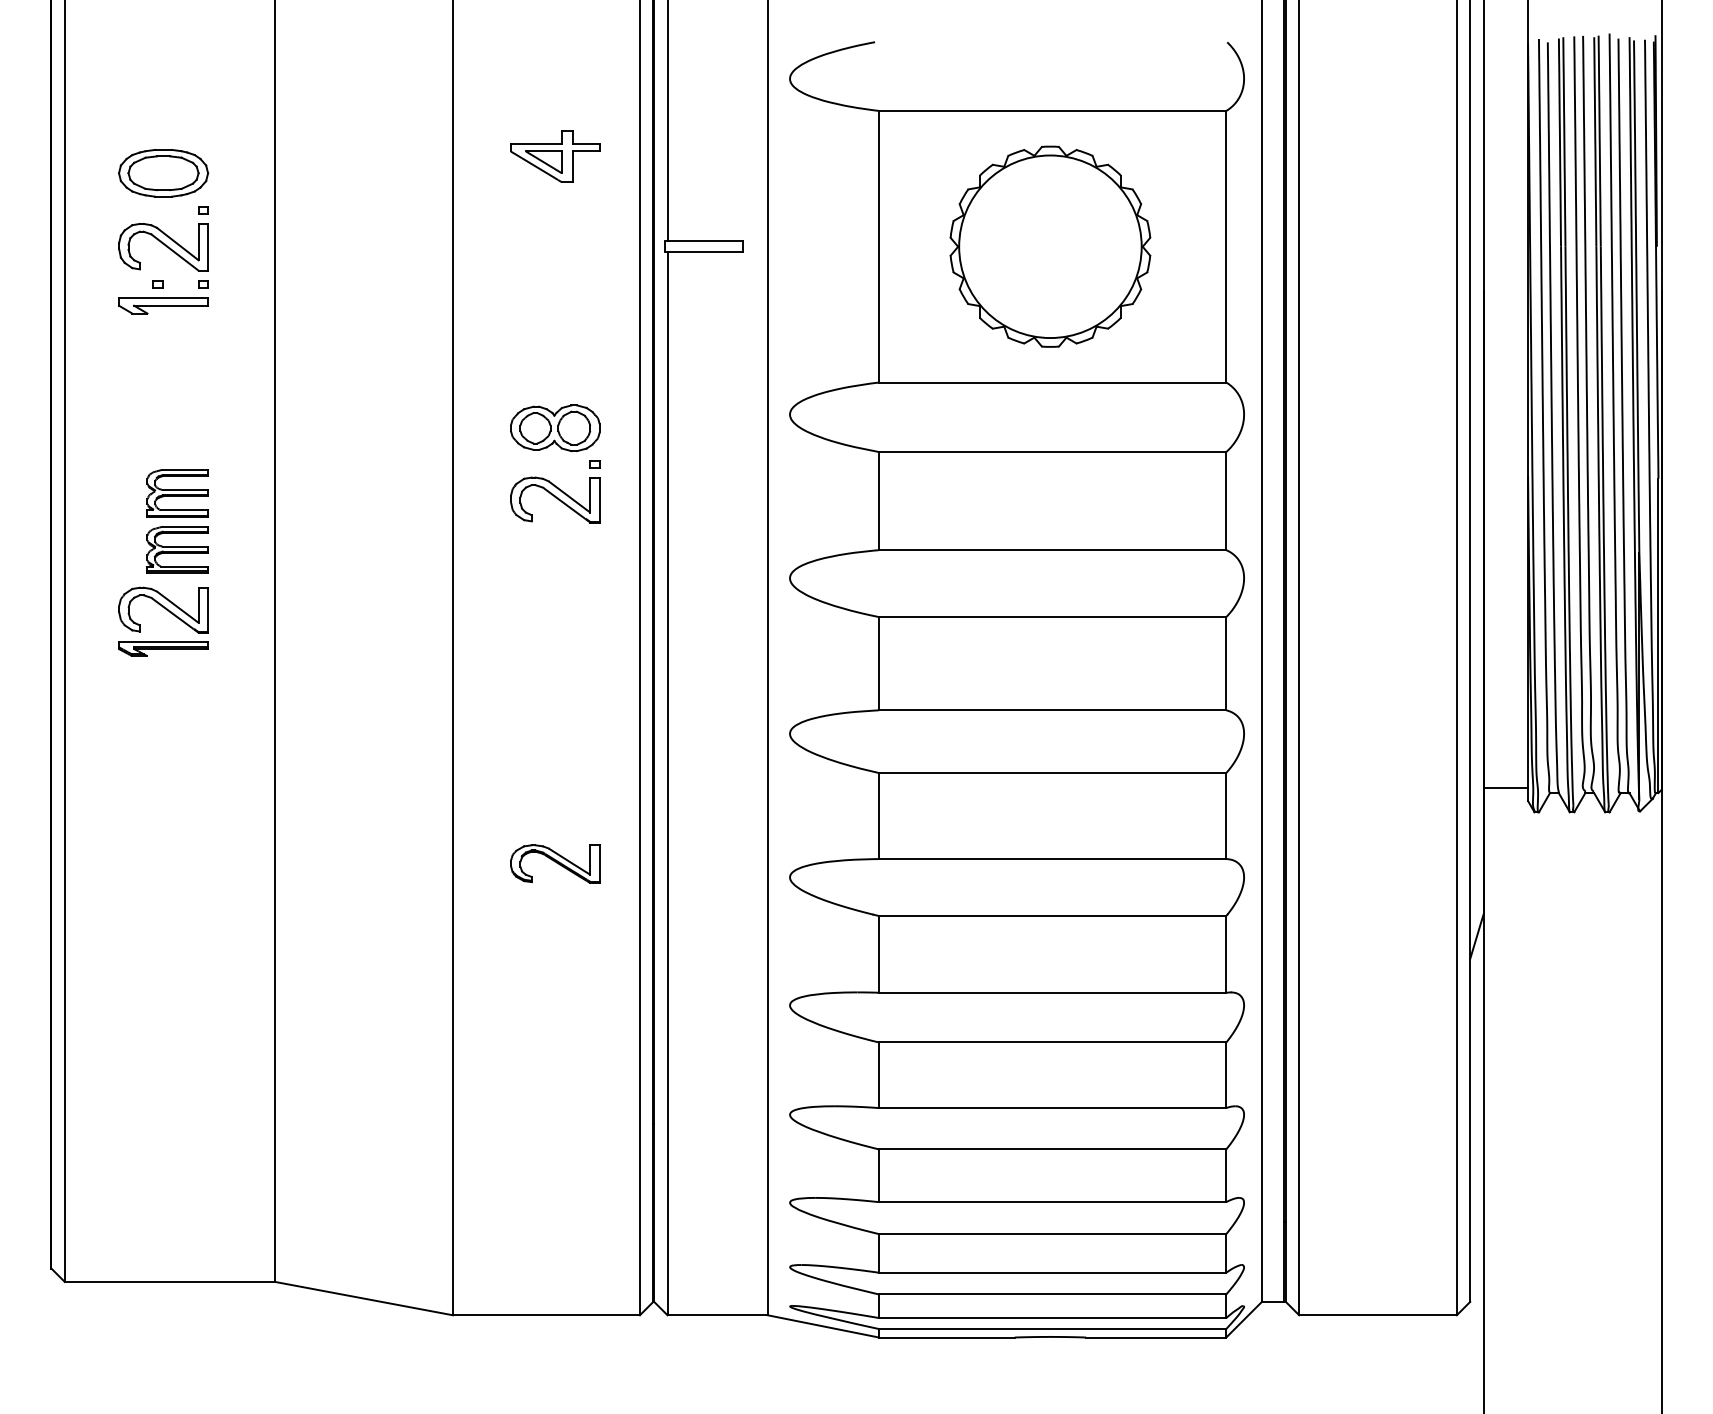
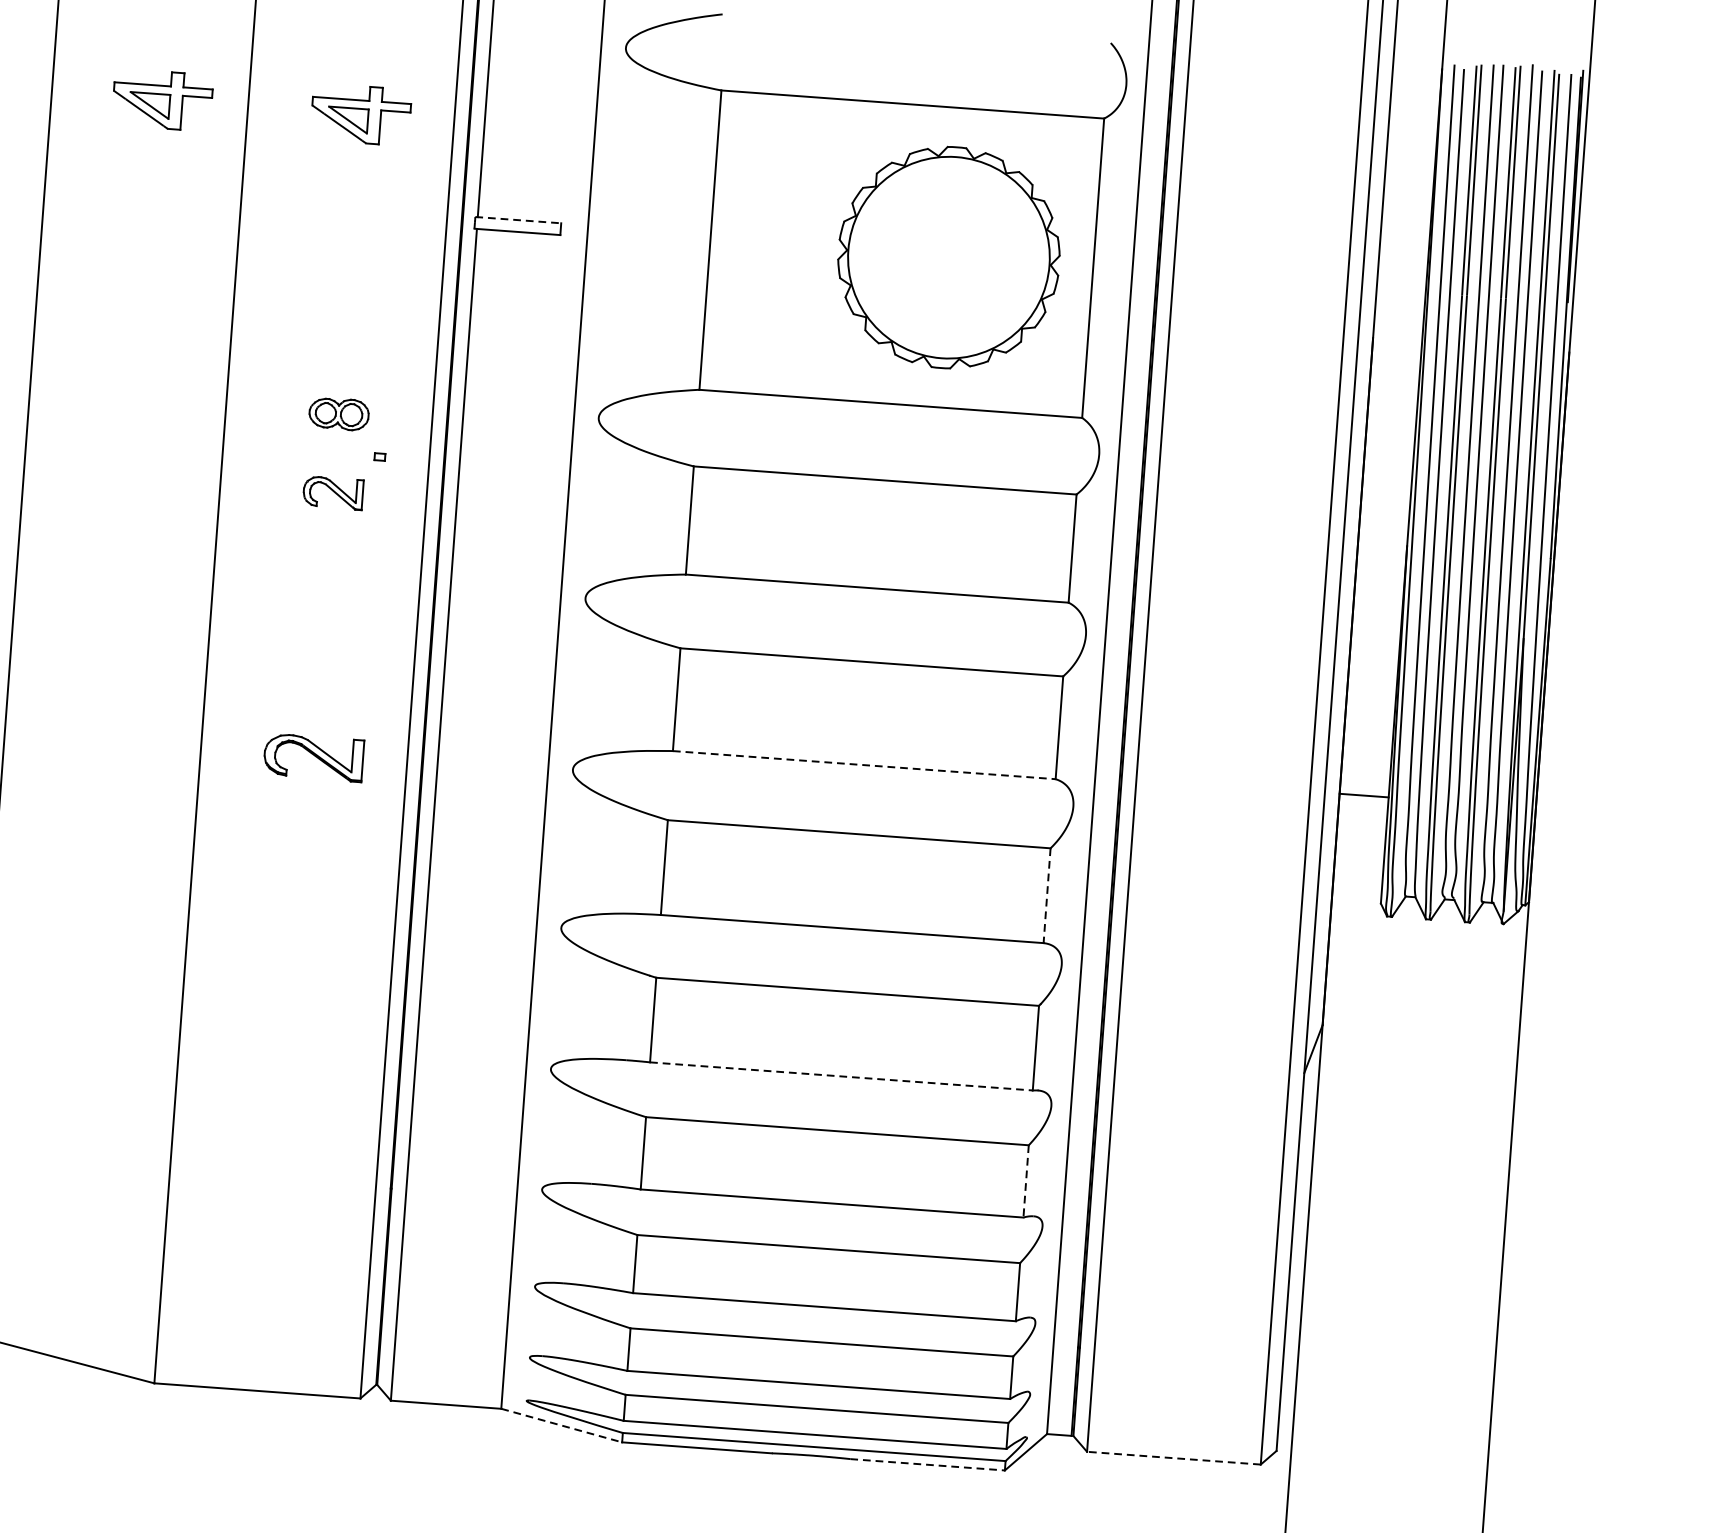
part: (375, 156) -> (162, 99), added
line: (704, 241) -> (518, 220), solid -> dashed
part: (1050, 246) -> (949, 257), moved
part: (555, 428) -> (339, 414), size x0.6
part: (555, 499) -> (333, 492), size x0.6
line: (1052, 710) -> (864, 765), solid -> dashed
line: (1505, 787) -> (1363, 795), moved
line: (1226, 816) -> (1047, 896), solid -> dashed
part: (555, 863) -> (313, 757), moved
line: (1052, 992) -> (841, 1076), solid -> dashed
line: (1226, 1075) -> (1026, 1181), solid -> dashed
line: (1378, 1315) -> (1174, 1458), solid -> dashed
line: (823, 1326) -> (561, 1425), solid -> dashed
line: (1156, 1337) -> (927, 1464), solid -> dashed

